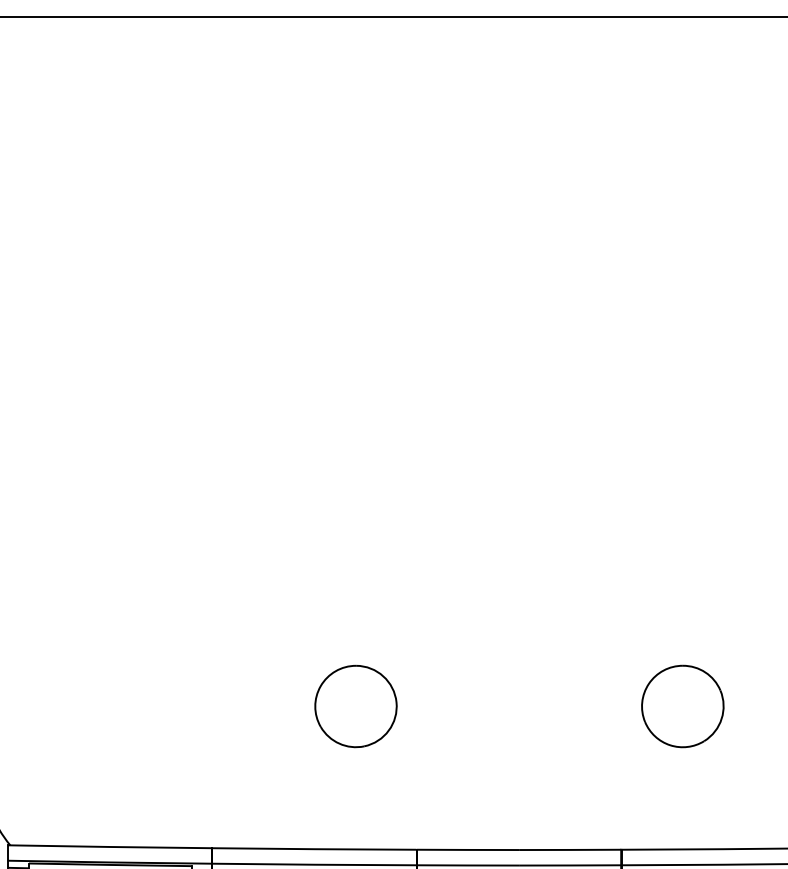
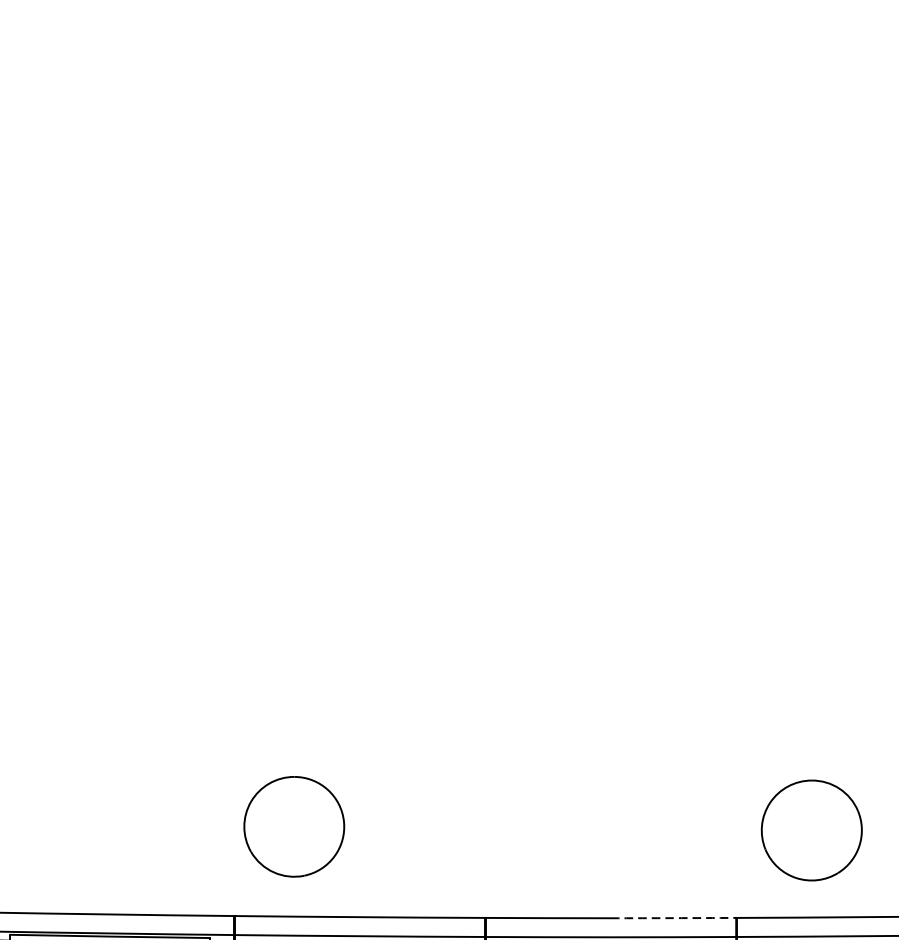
part: (355, 706) -> (293, 826), moved
part: (682, 706) -> (811, 830), moved
arc: (570, 849) -> (674, 917), solid -> dashed

